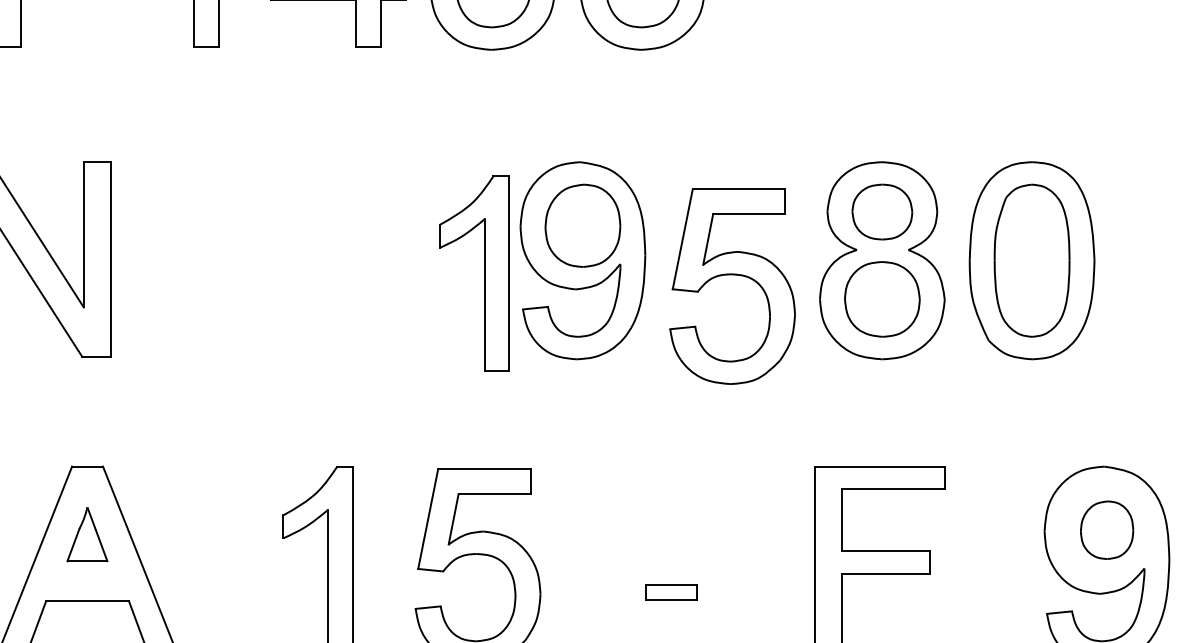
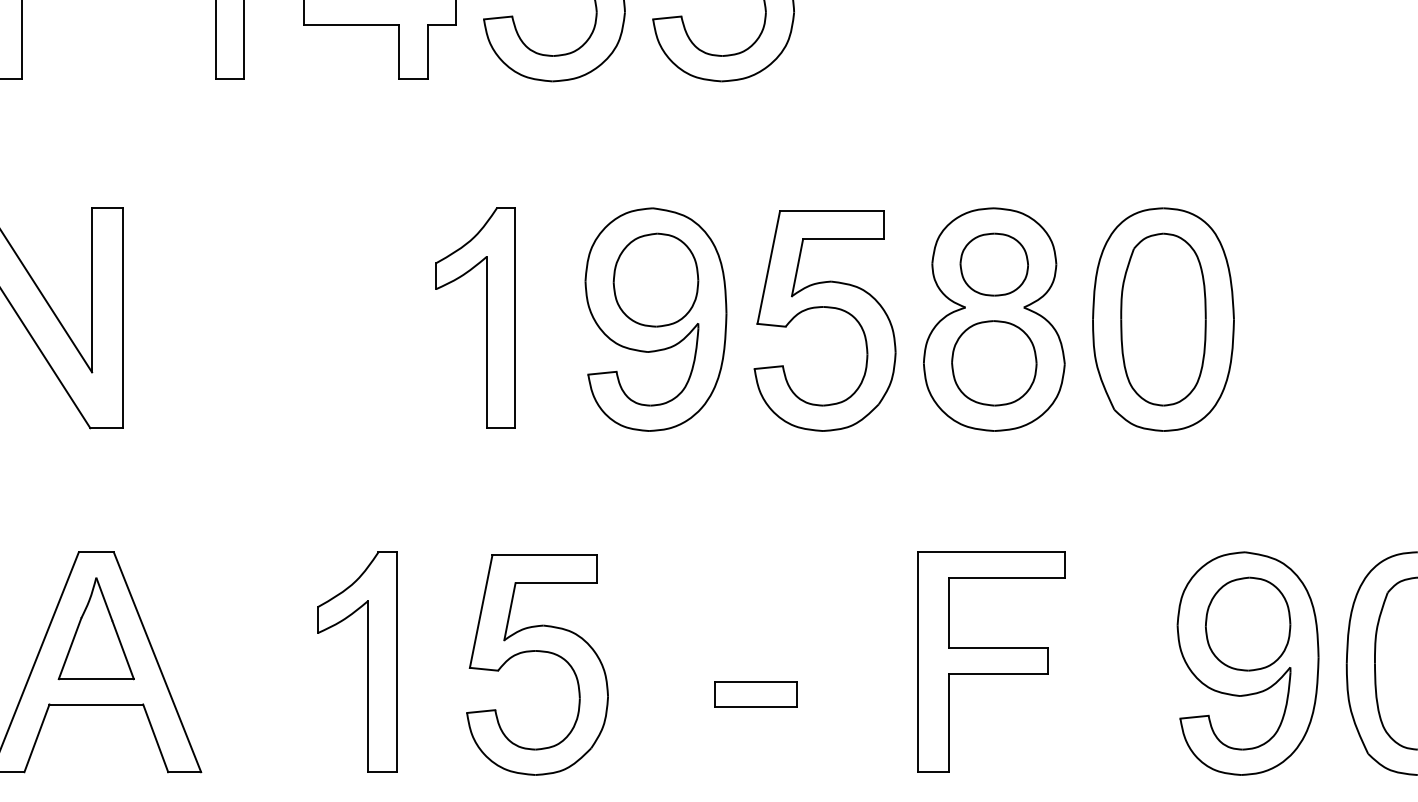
part: (484, 273) -> (486, 317), moved
part: (733, 275) -> (826, 308), moved
part: (1107, 529) -> (1248, 623), size x1.43
part: (86, 534) -> (95, 628), size x1.67
part: (670, 592) -> (755, 694), size x1.43

